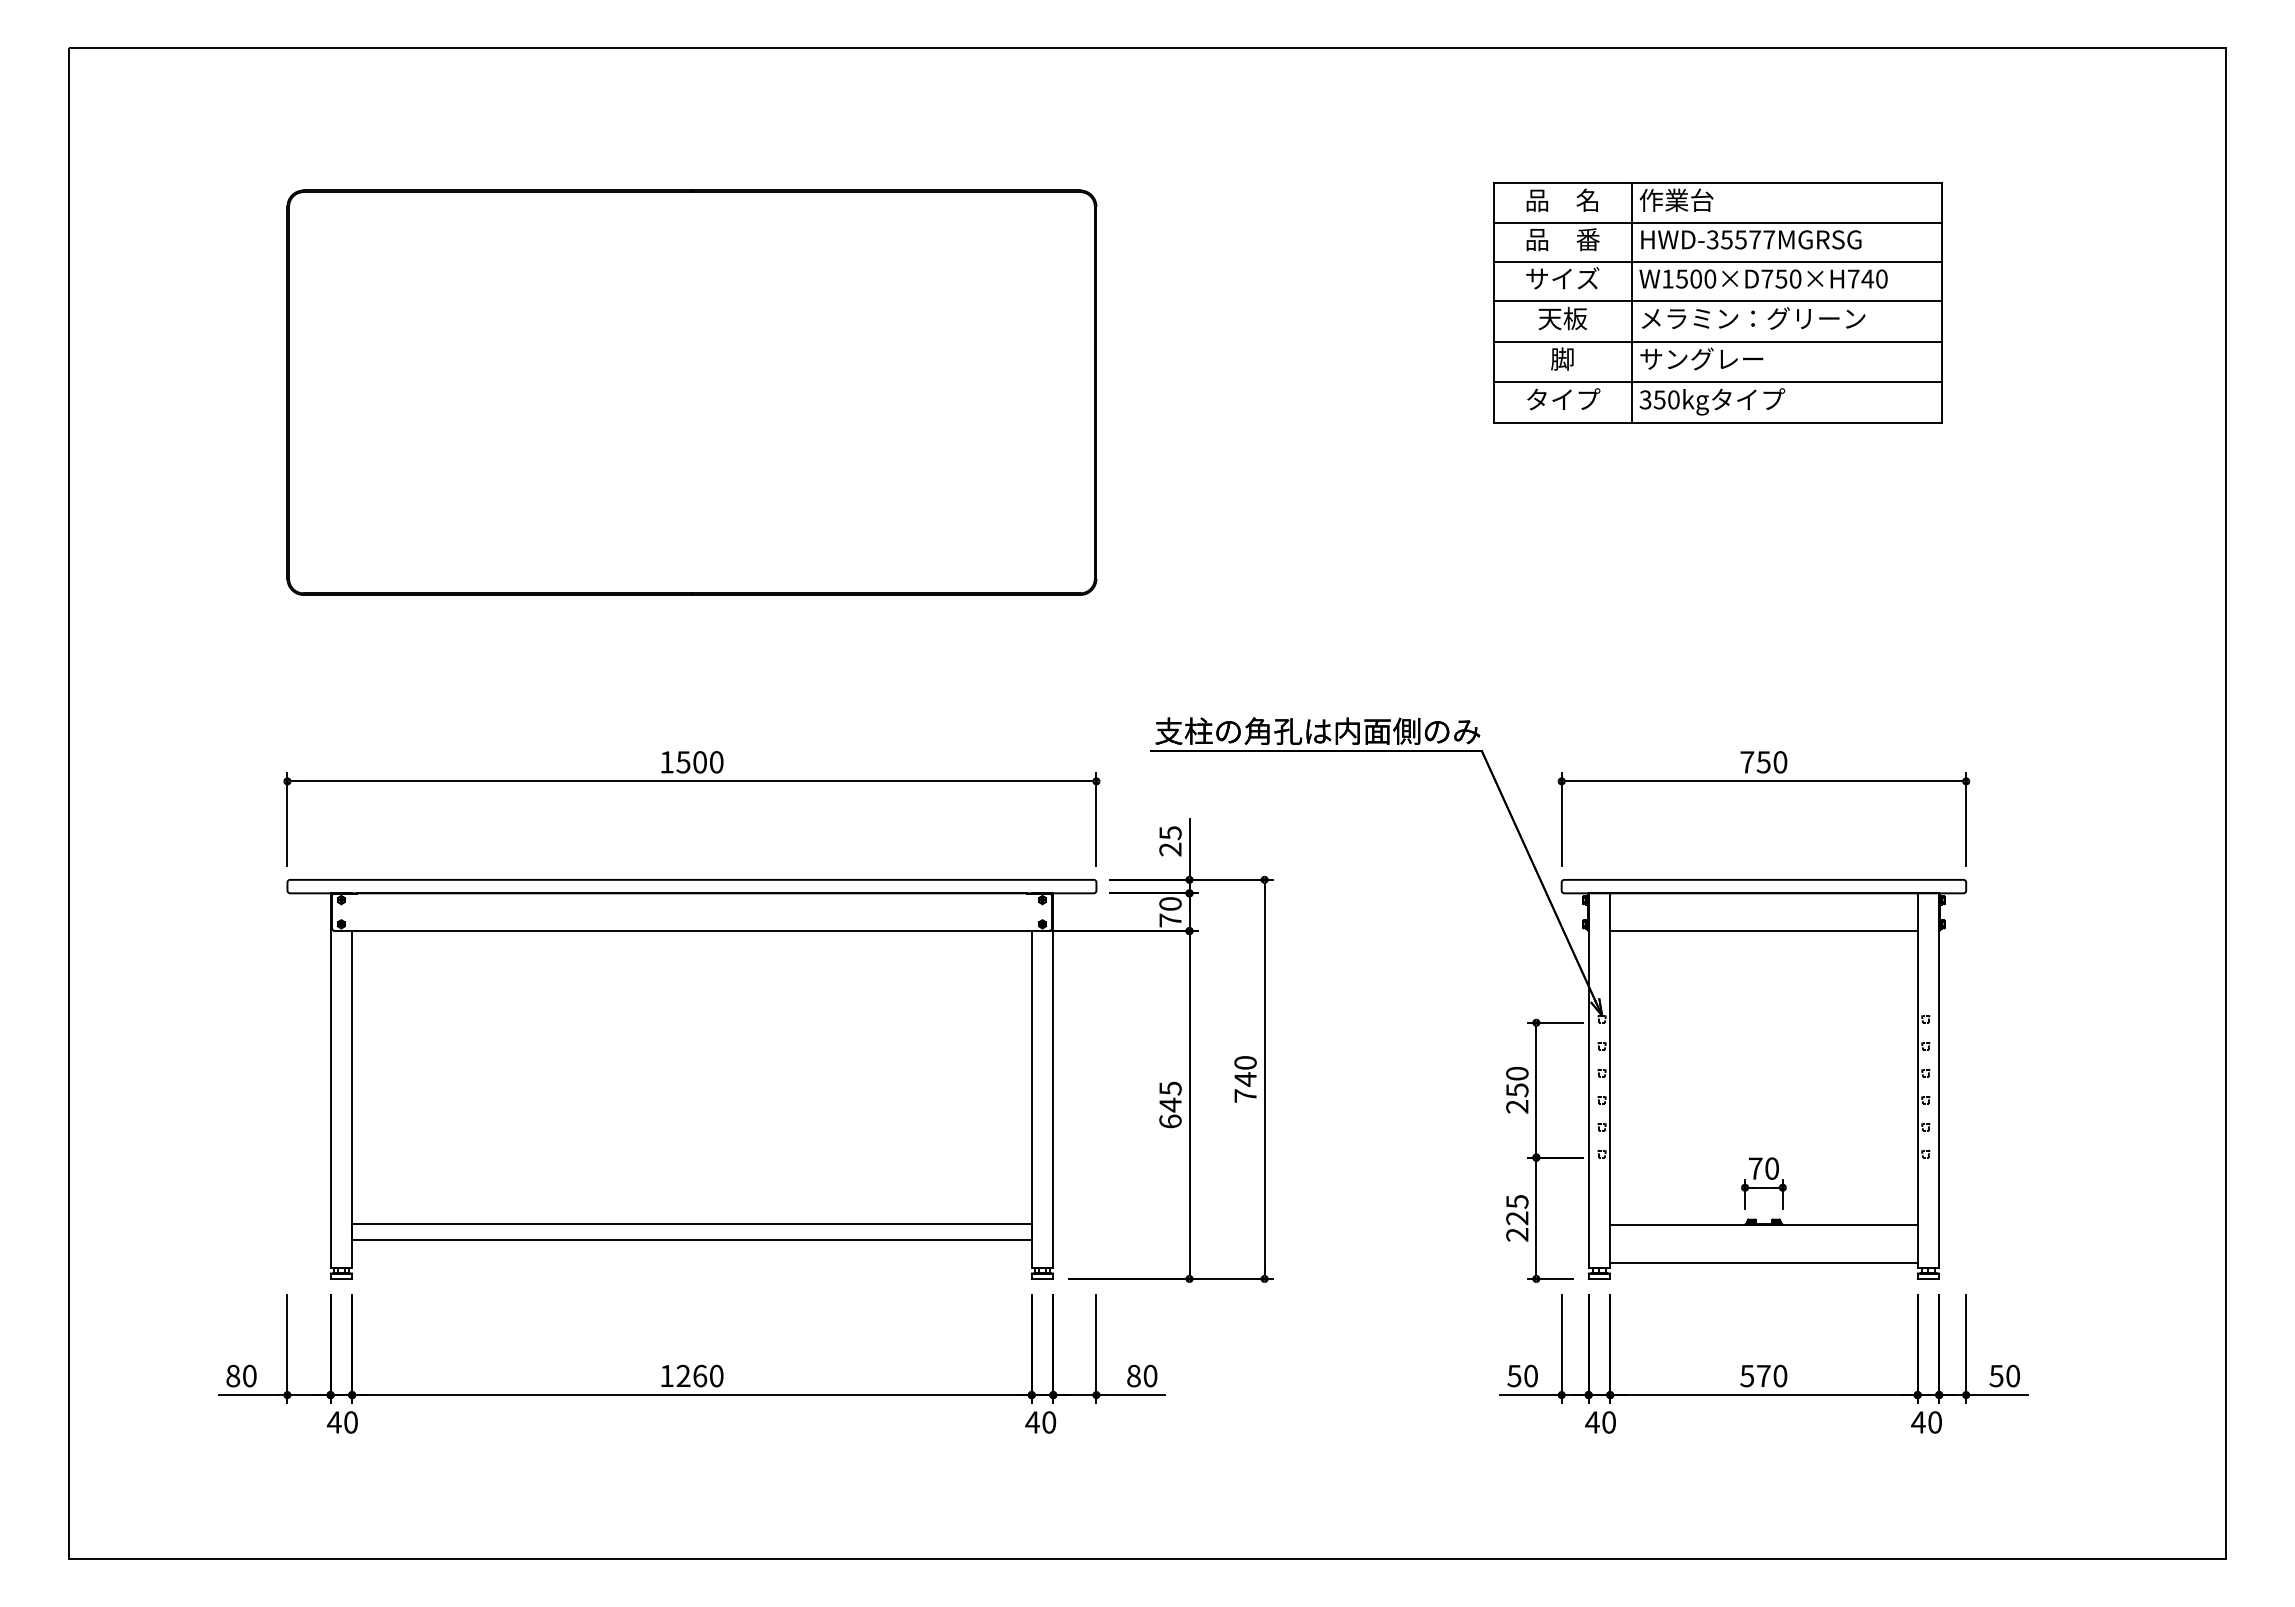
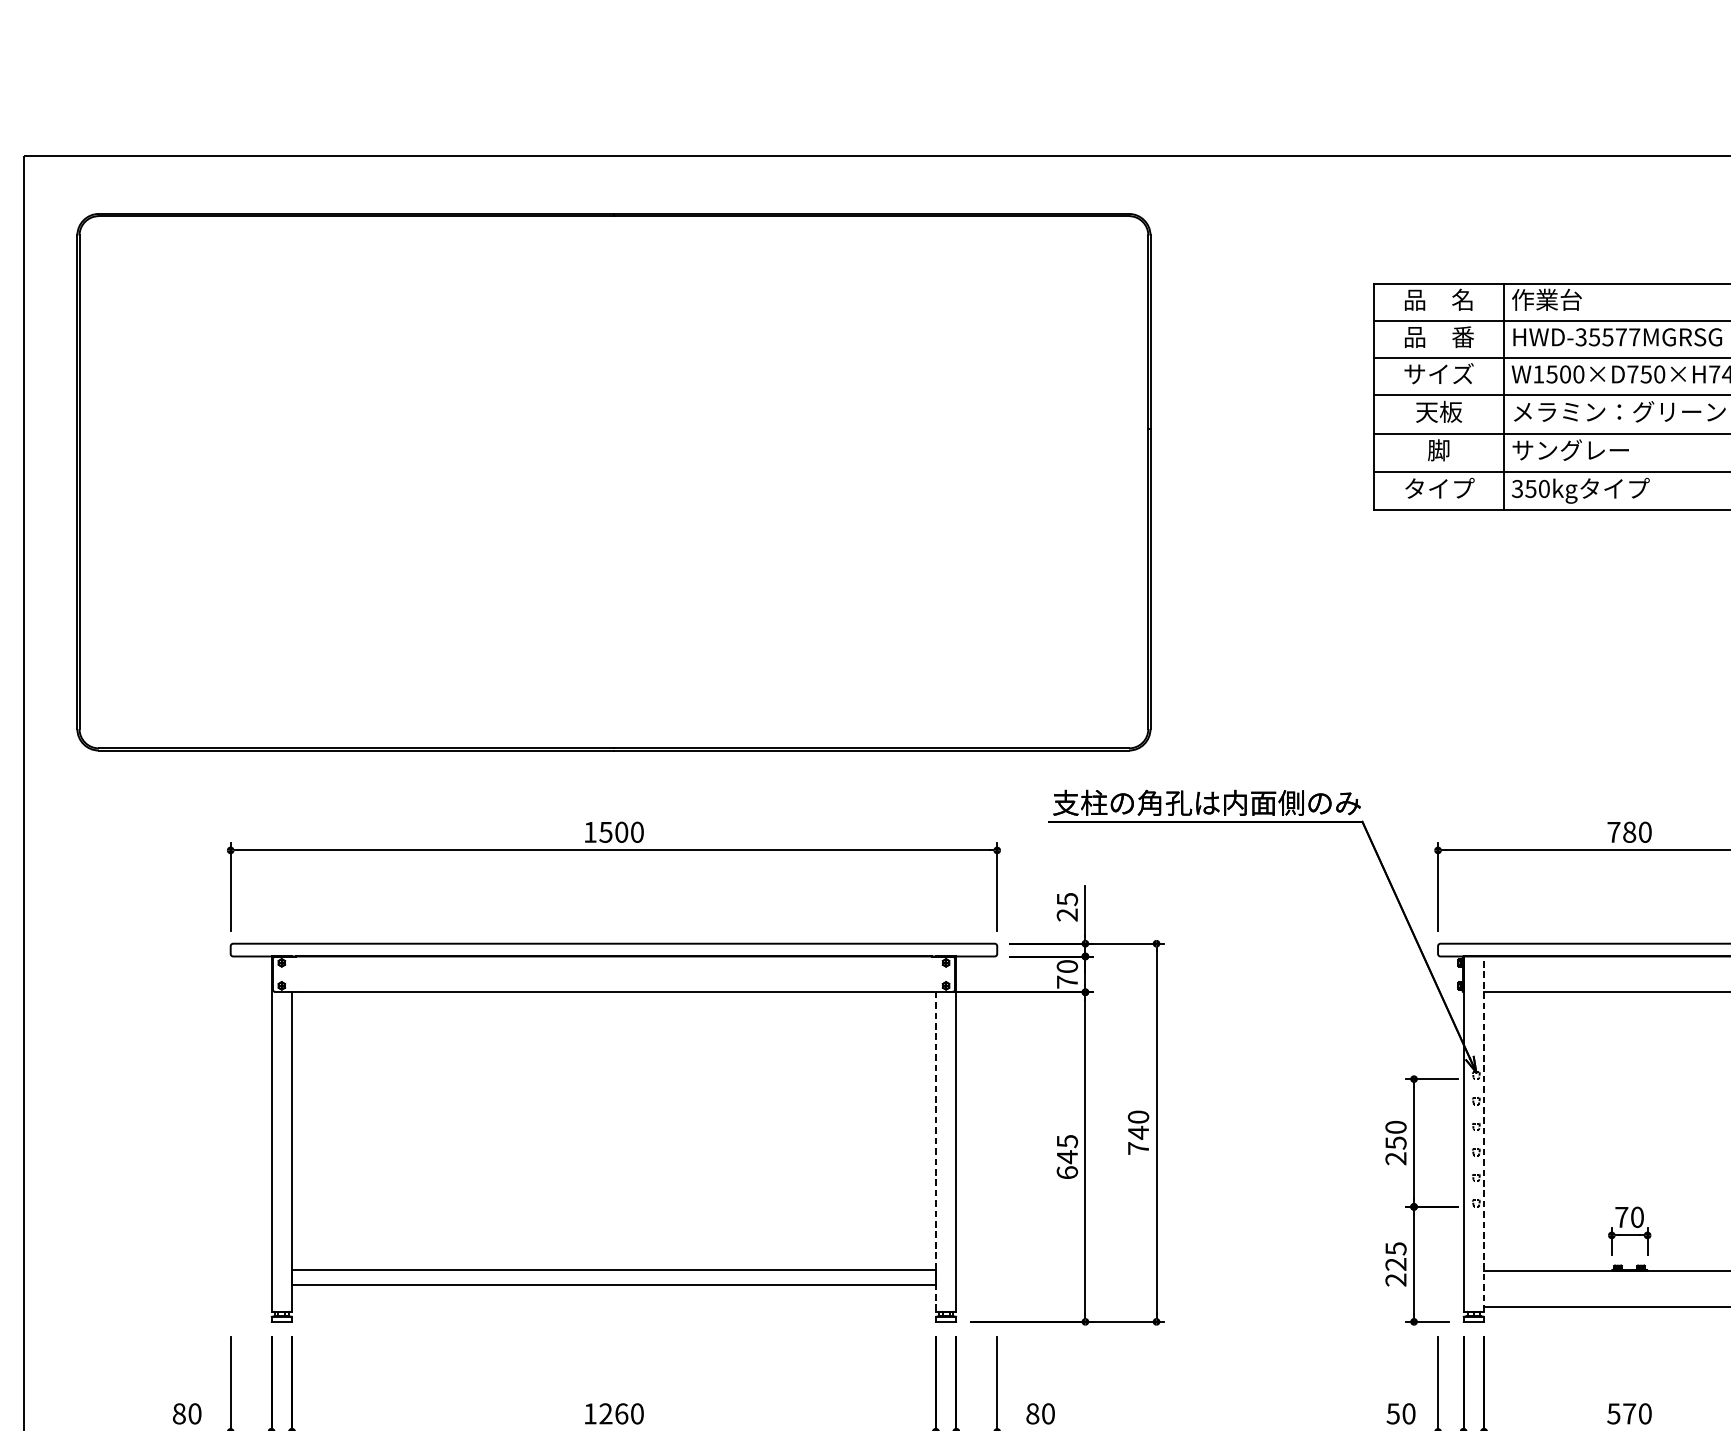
part: (691, 392) -> (613, 481), size x1.4
text: (1763, 762) -> (1629, 832), 750 -> 780
line: (1610, 1080) -> (1484, 1133), solid -> dashed
line: (1031, 1099) -> (935, 1151), solid -> dashed

